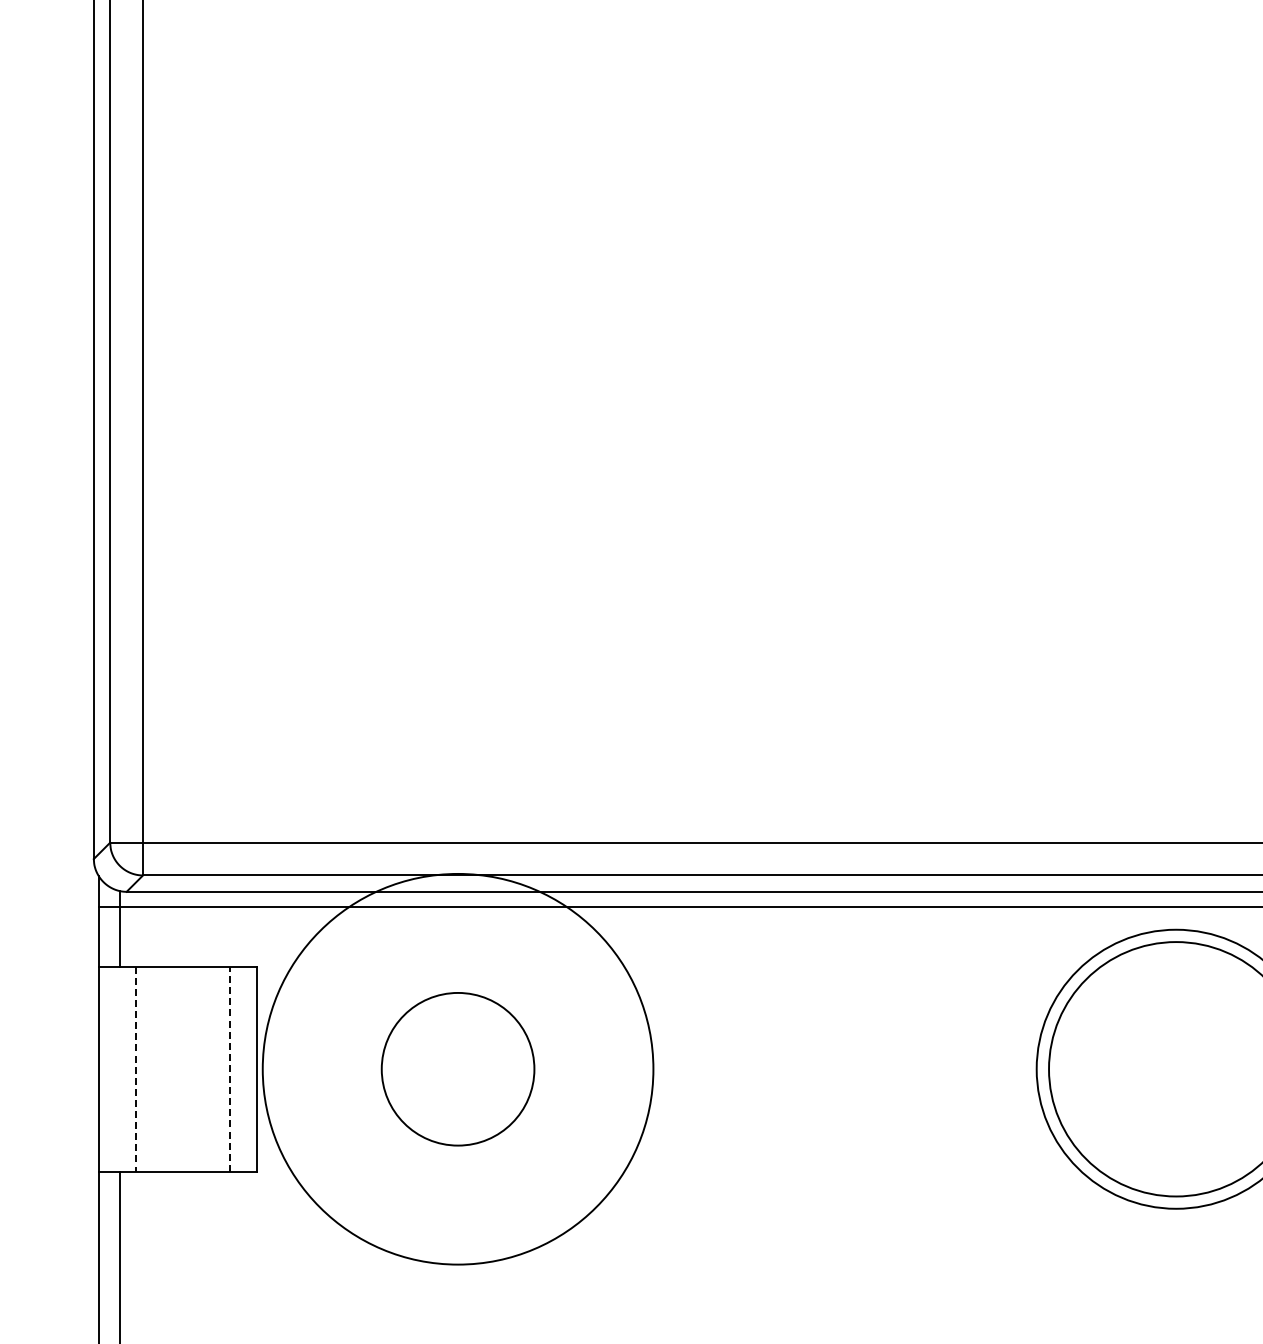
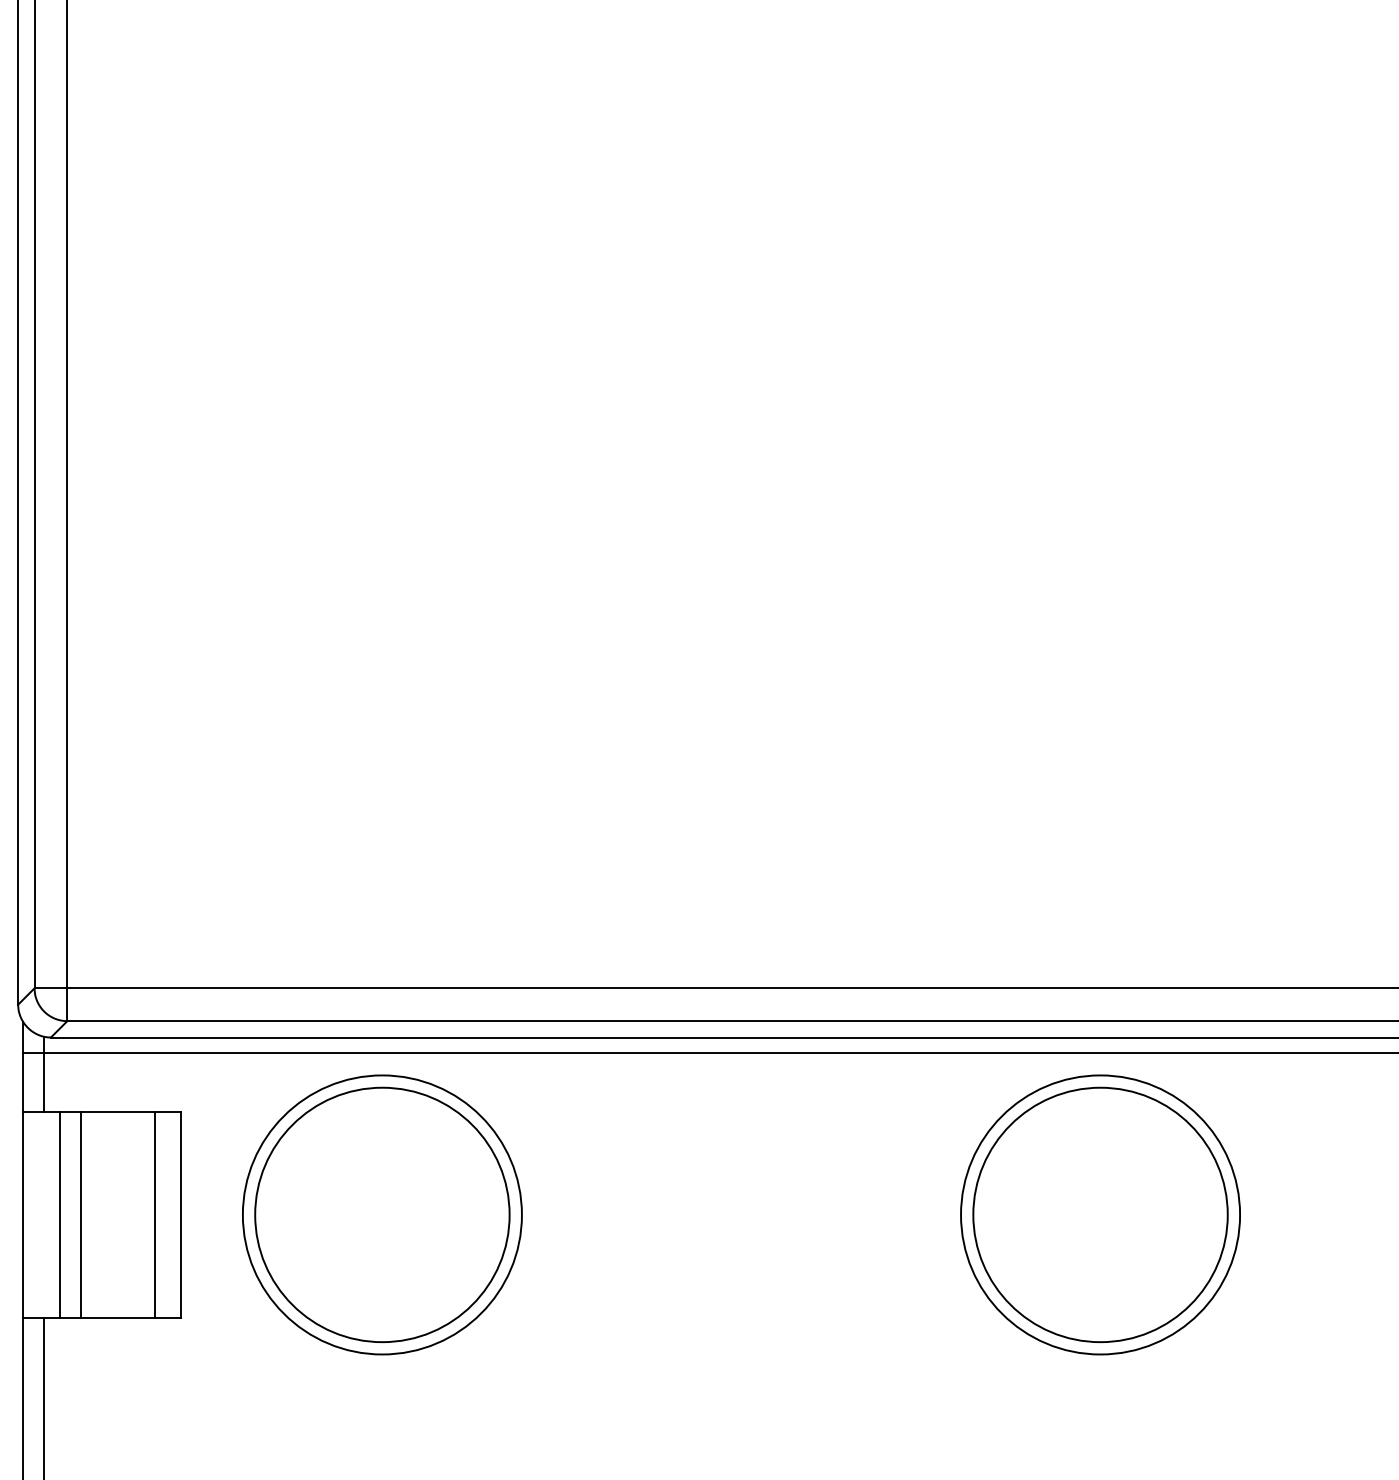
line: (136, 1068) -> (60, 1214), dashed -> solid
line: (156, 1068) -> (80, 1214), added
line: (230, 1068) -> (154, 1214), dashed -> solid
circle: (457, 1068) -> (381, 1214), size x0.71
circle: (458, 1068) -> (382, 1214), size x1.67

